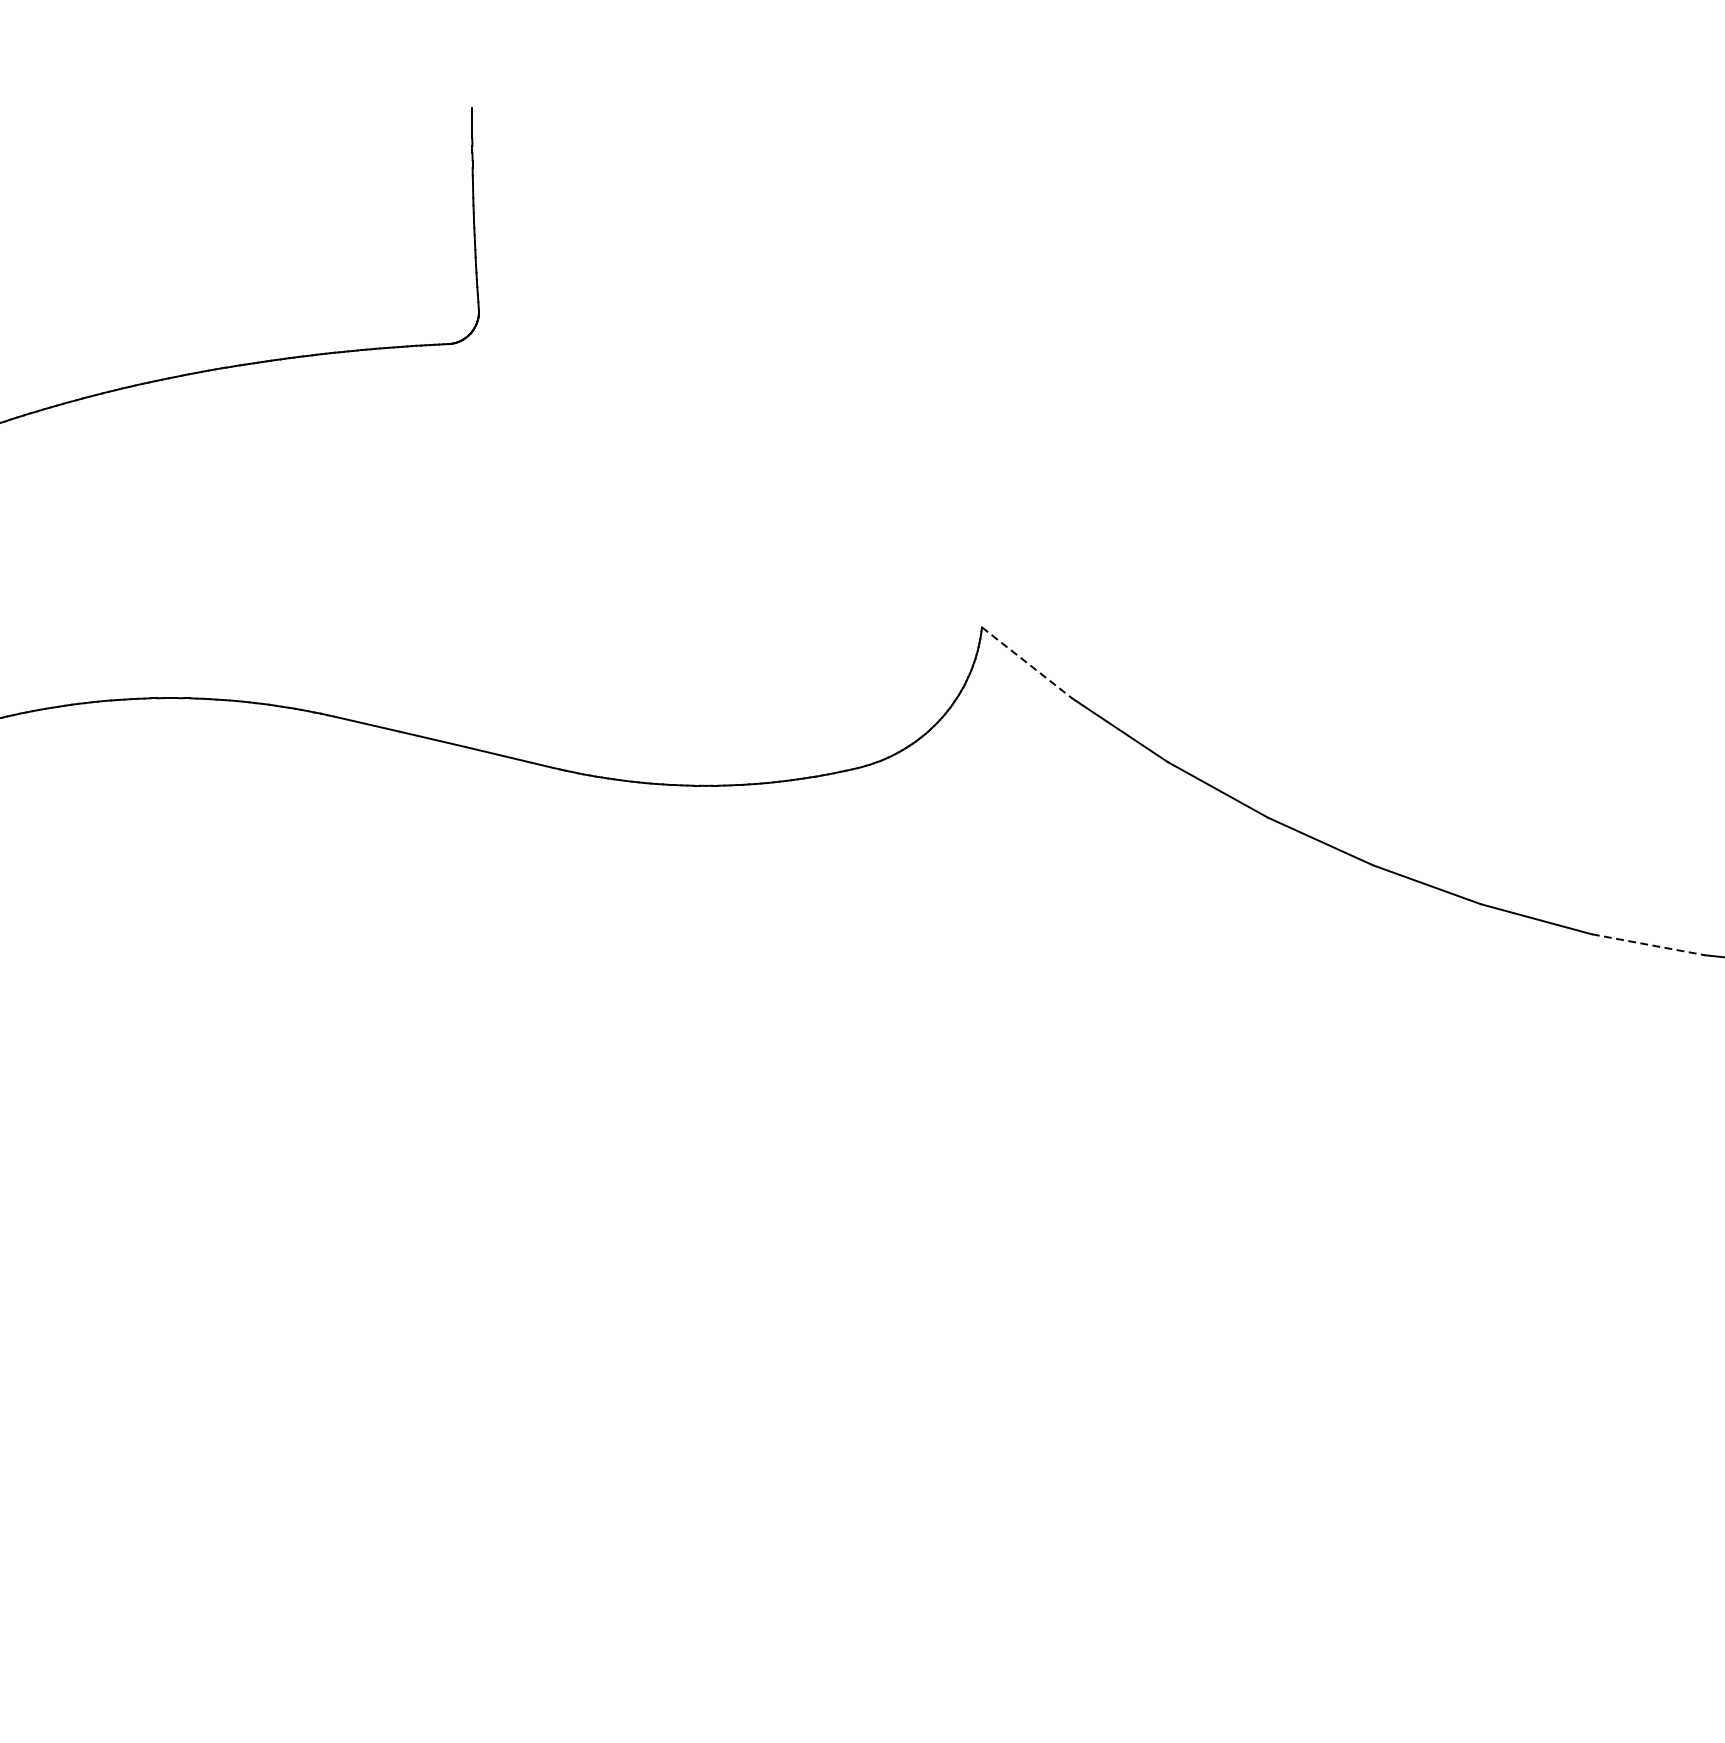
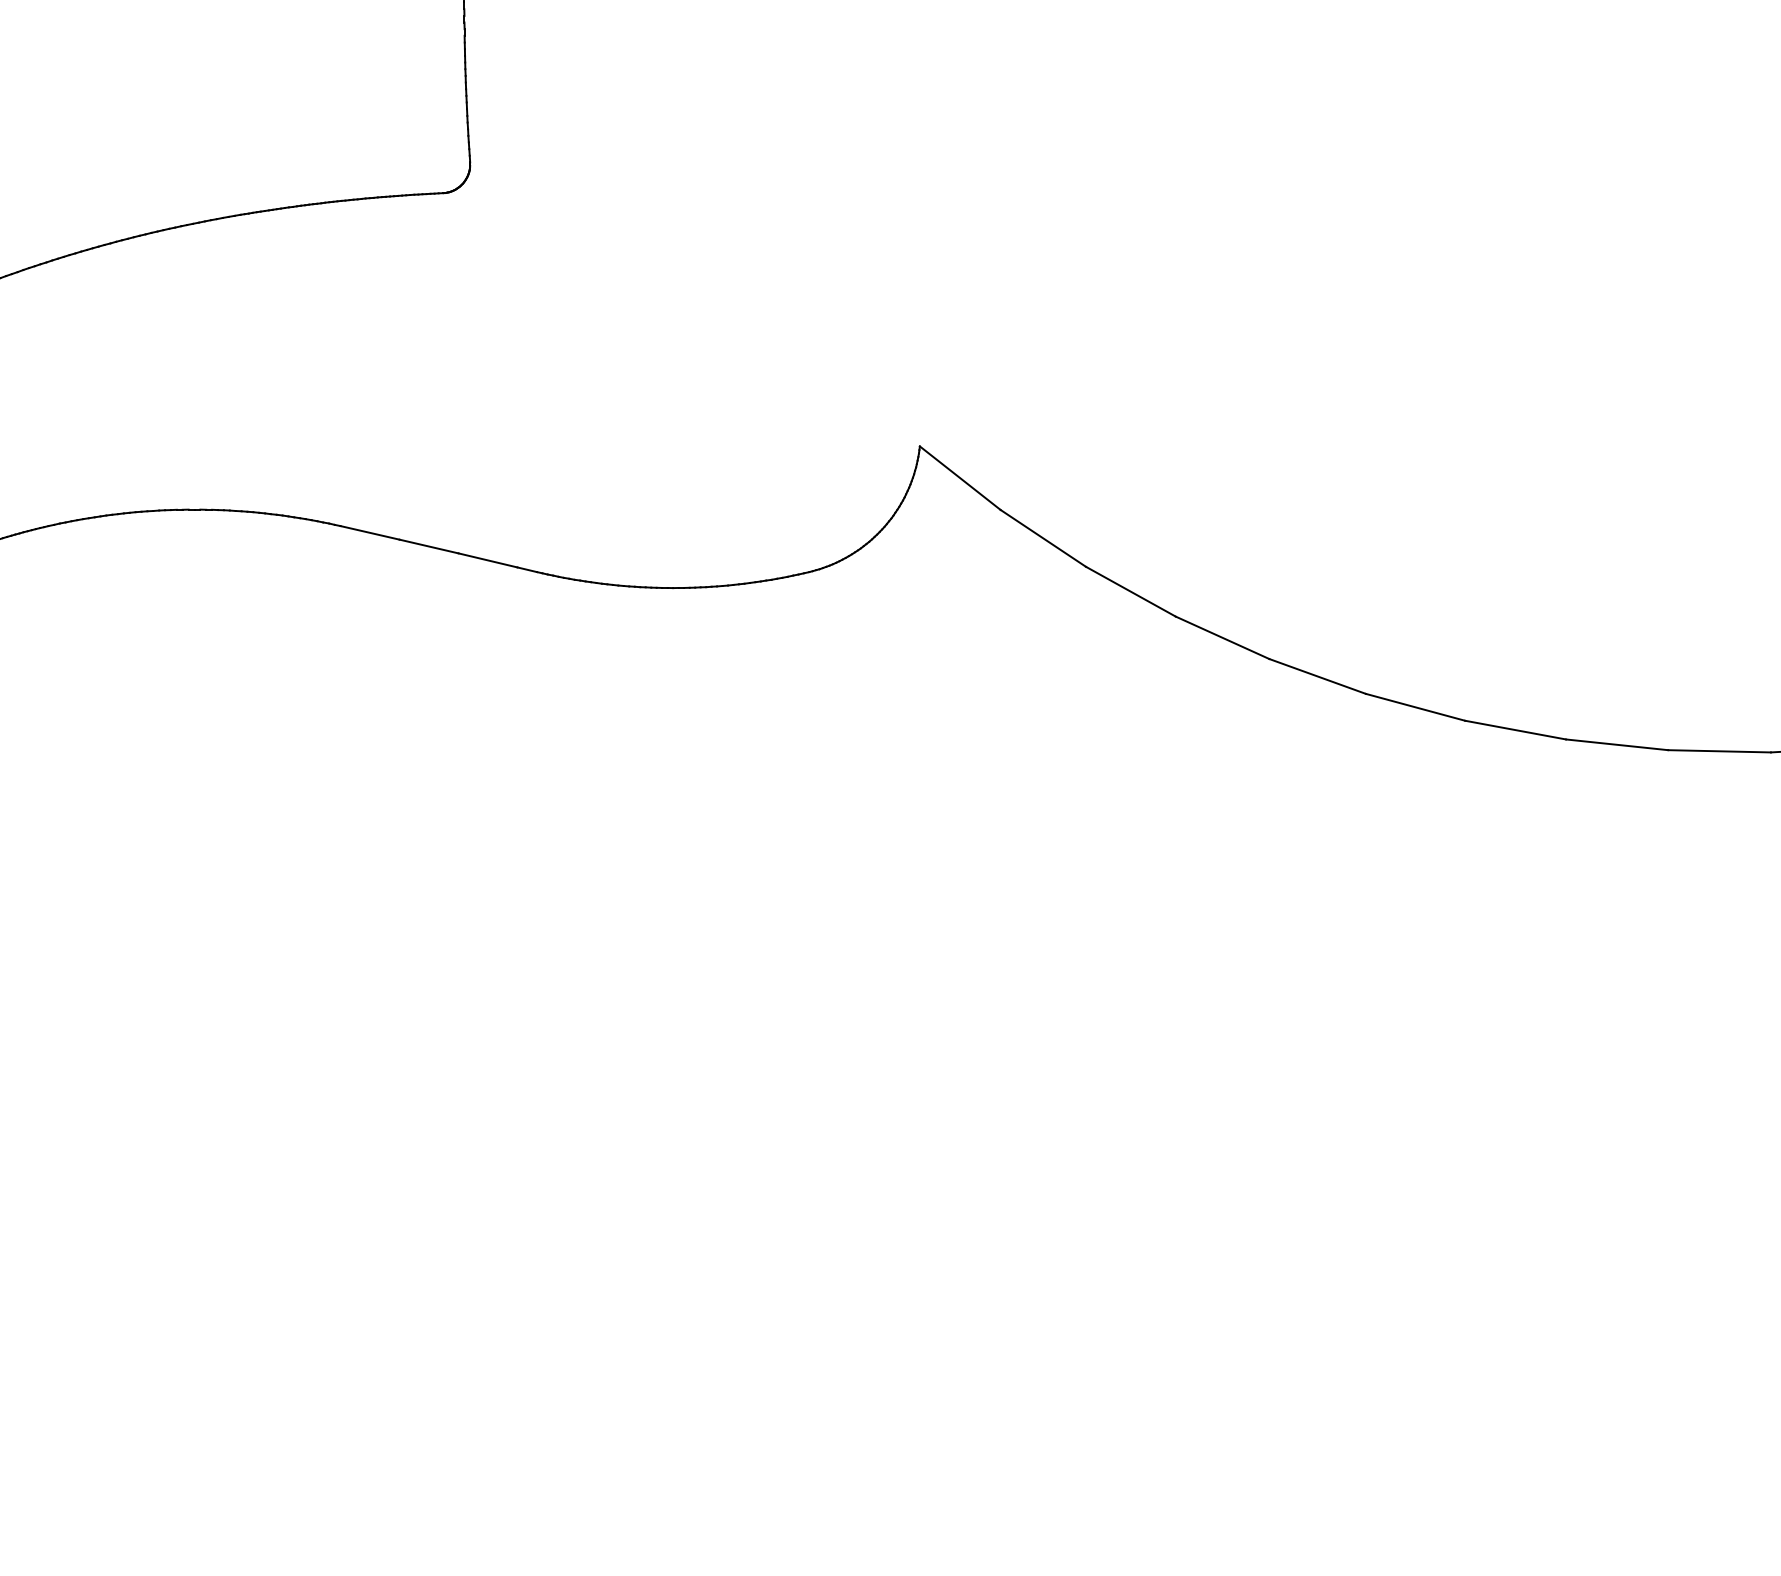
line: (1027, 663) -> (960, 478), dashed -> solid
line: (1649, 945) -> (1516, 730), dashed -> solid

